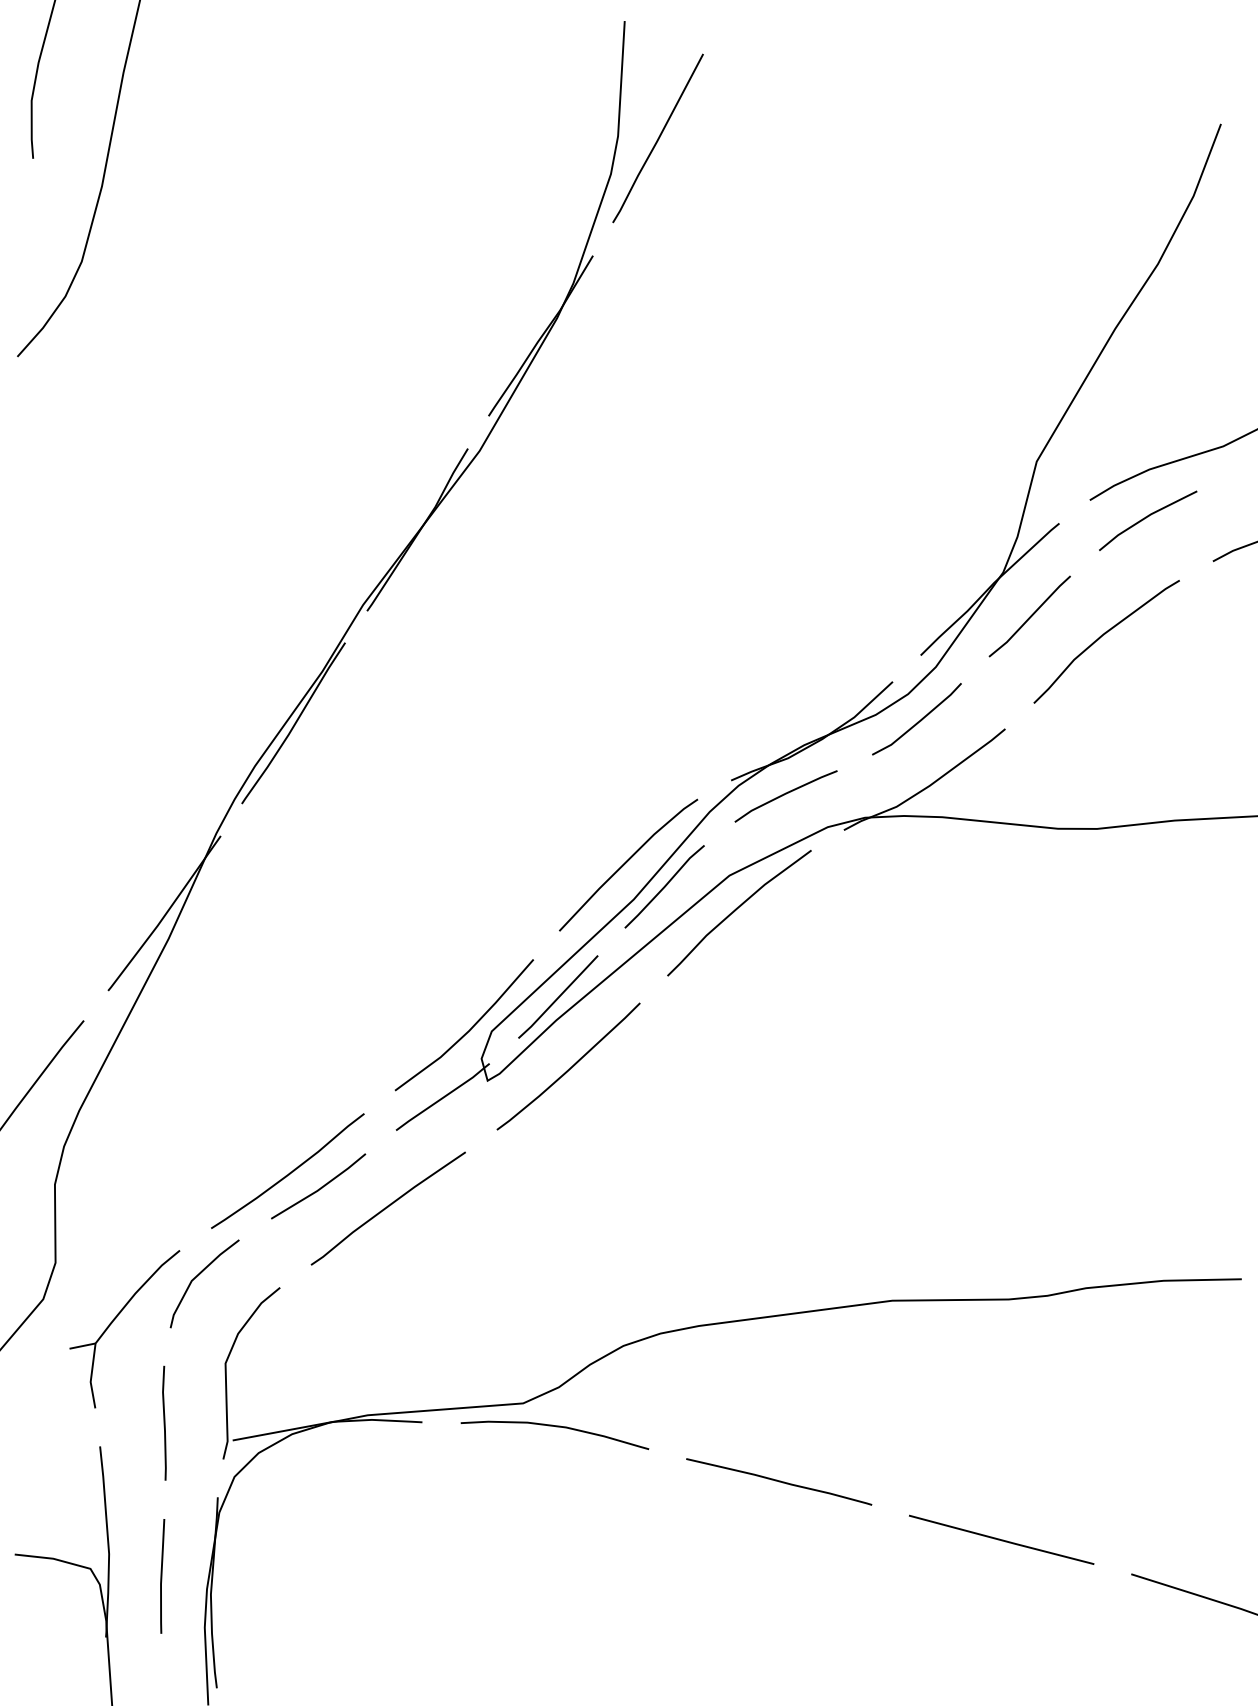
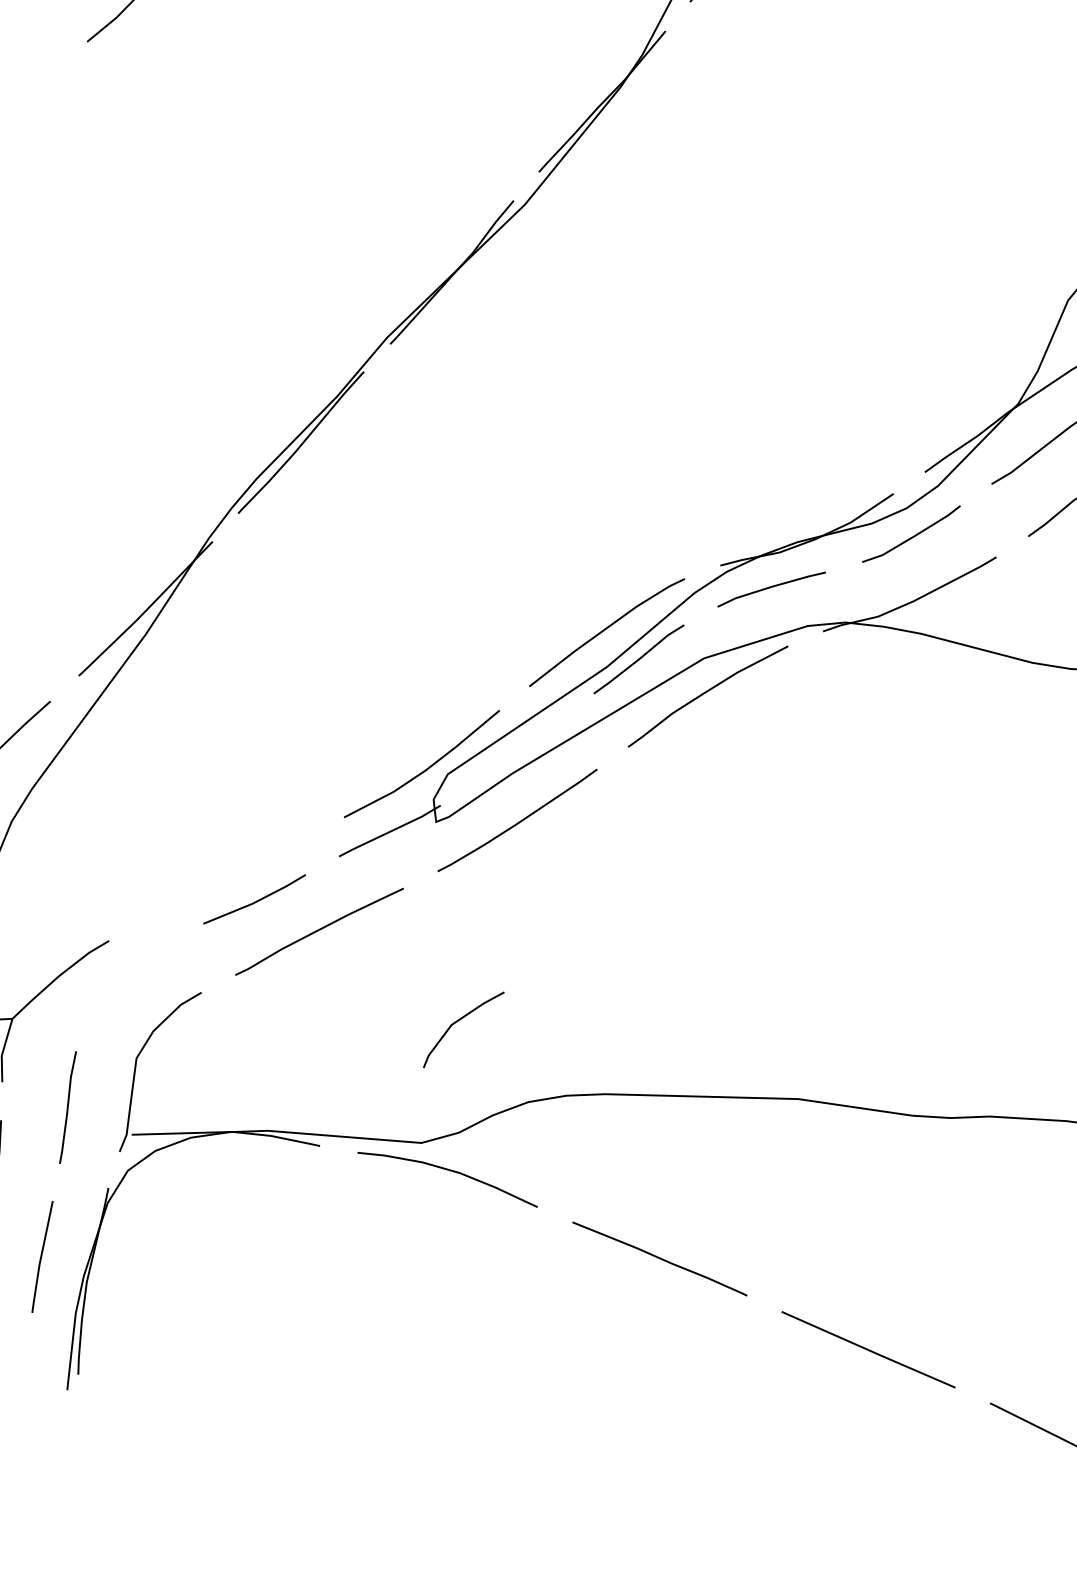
line: (558, 996) -> (518, 750), removed
curve: (289, 1172) -> (228, 881), removed
line: (198, 1276) -> (458, 1021), moved

